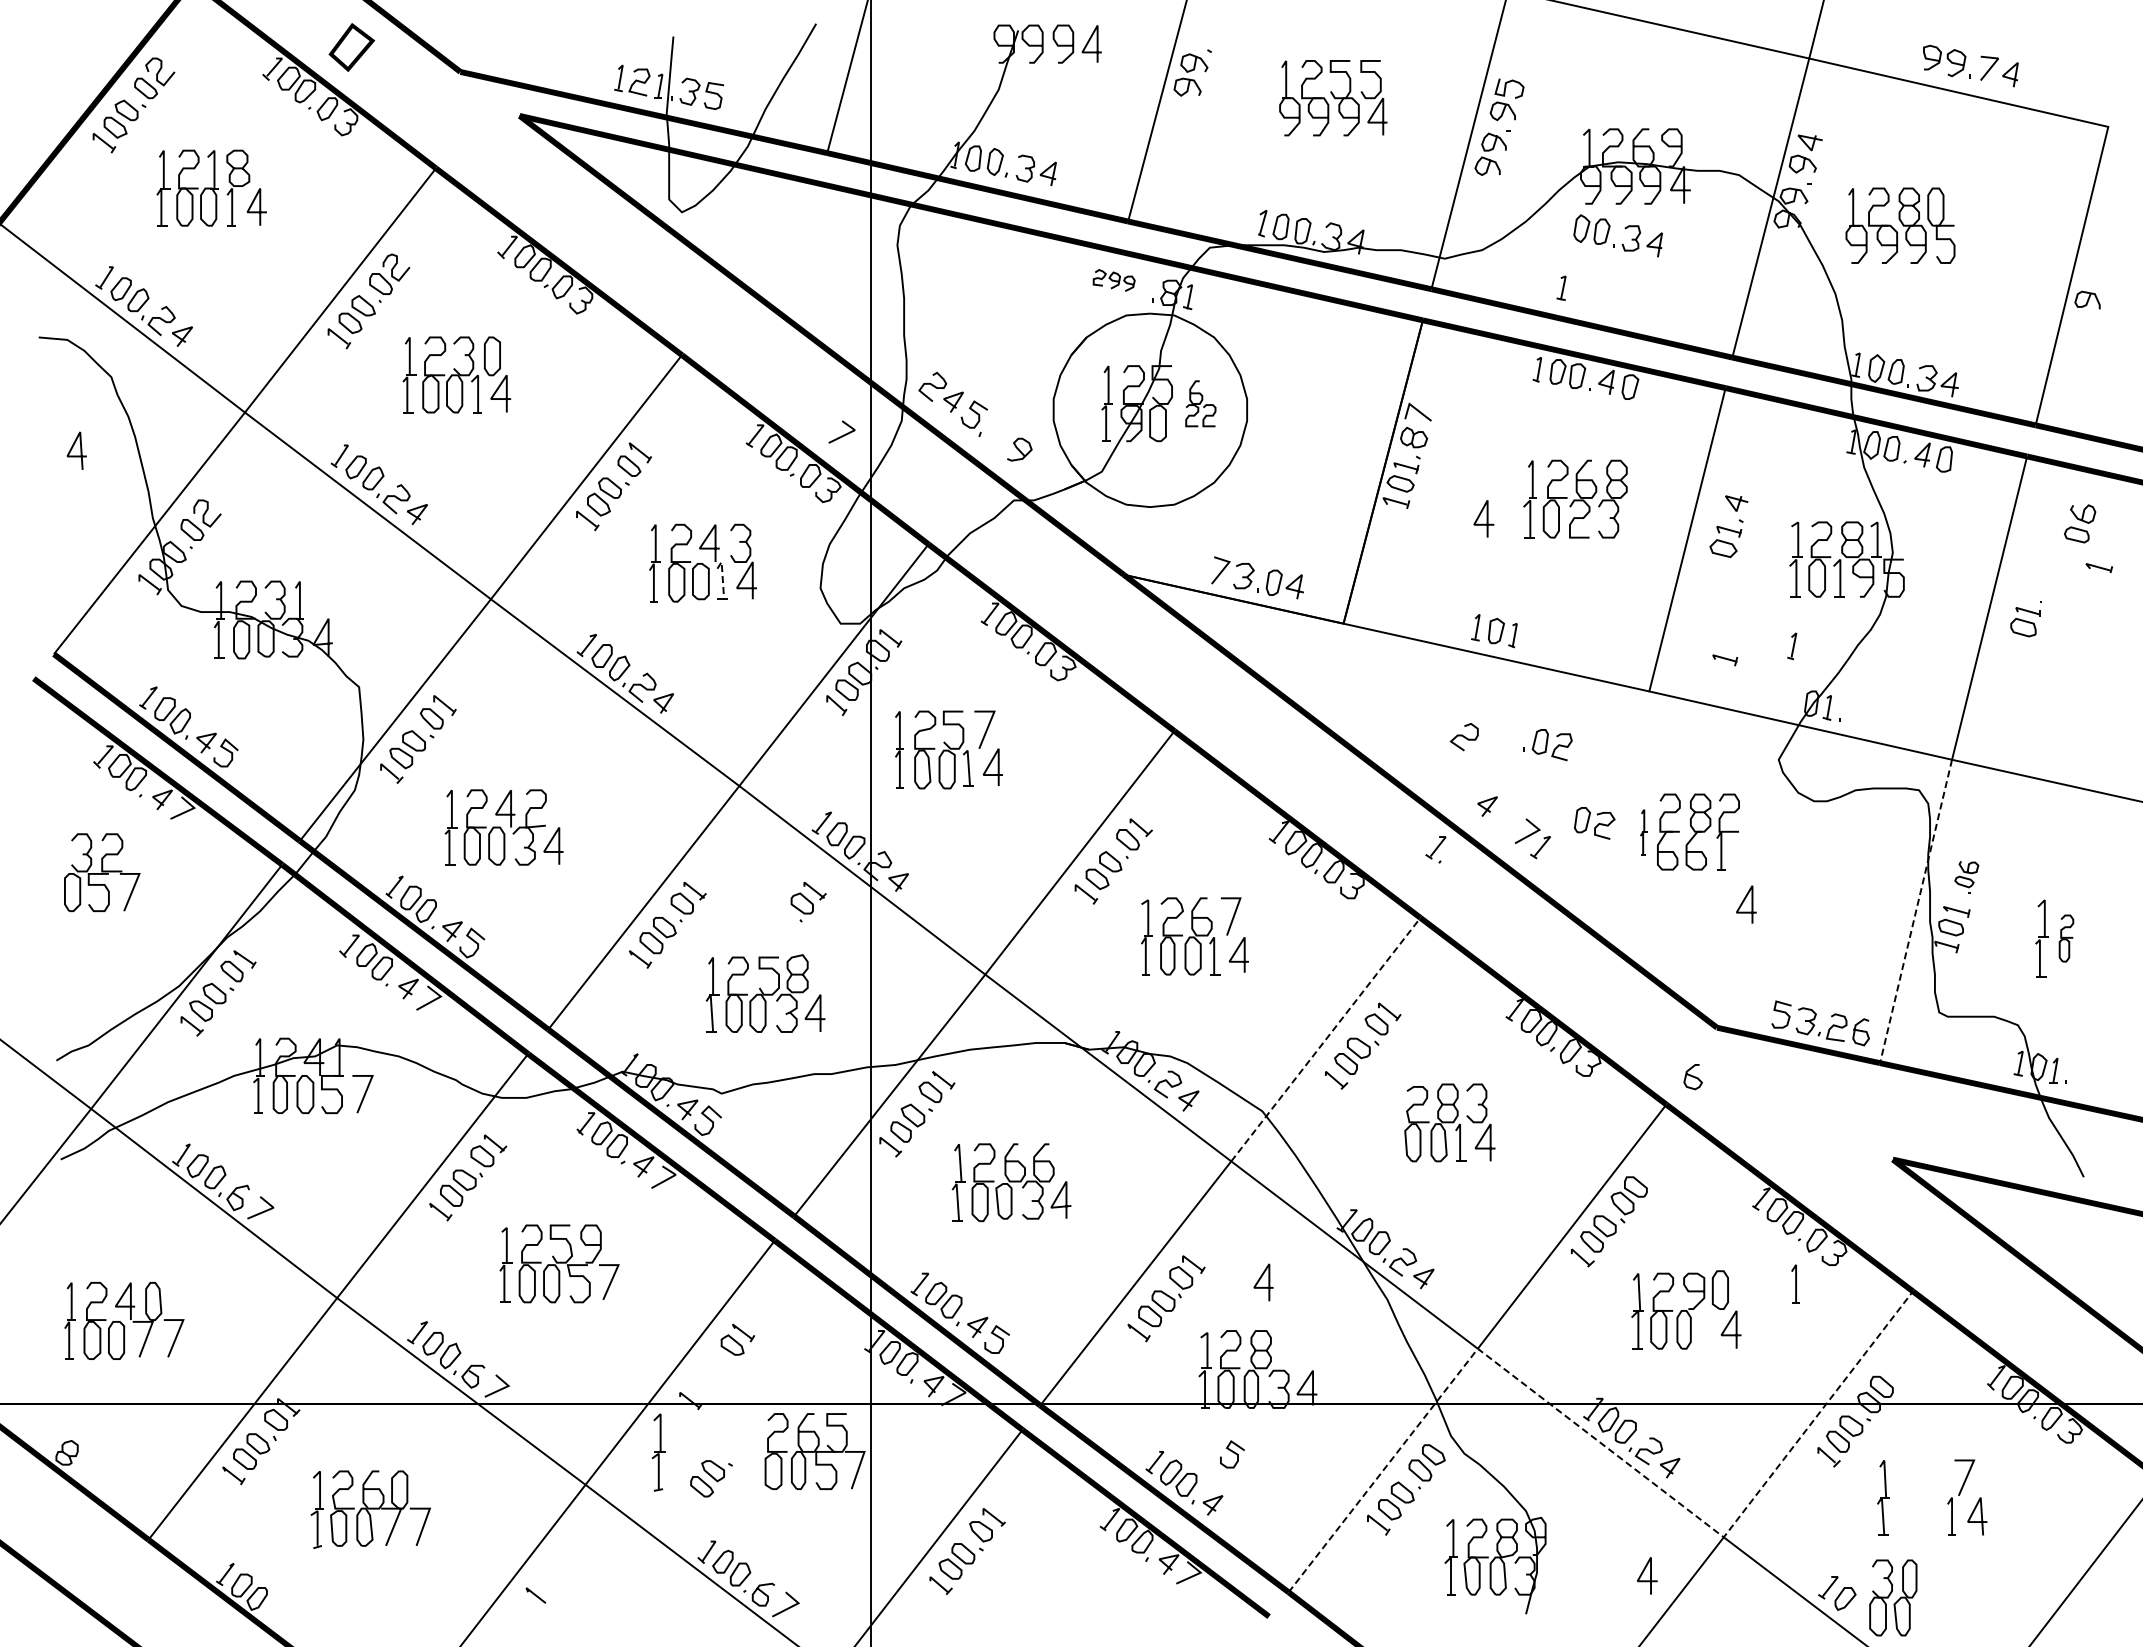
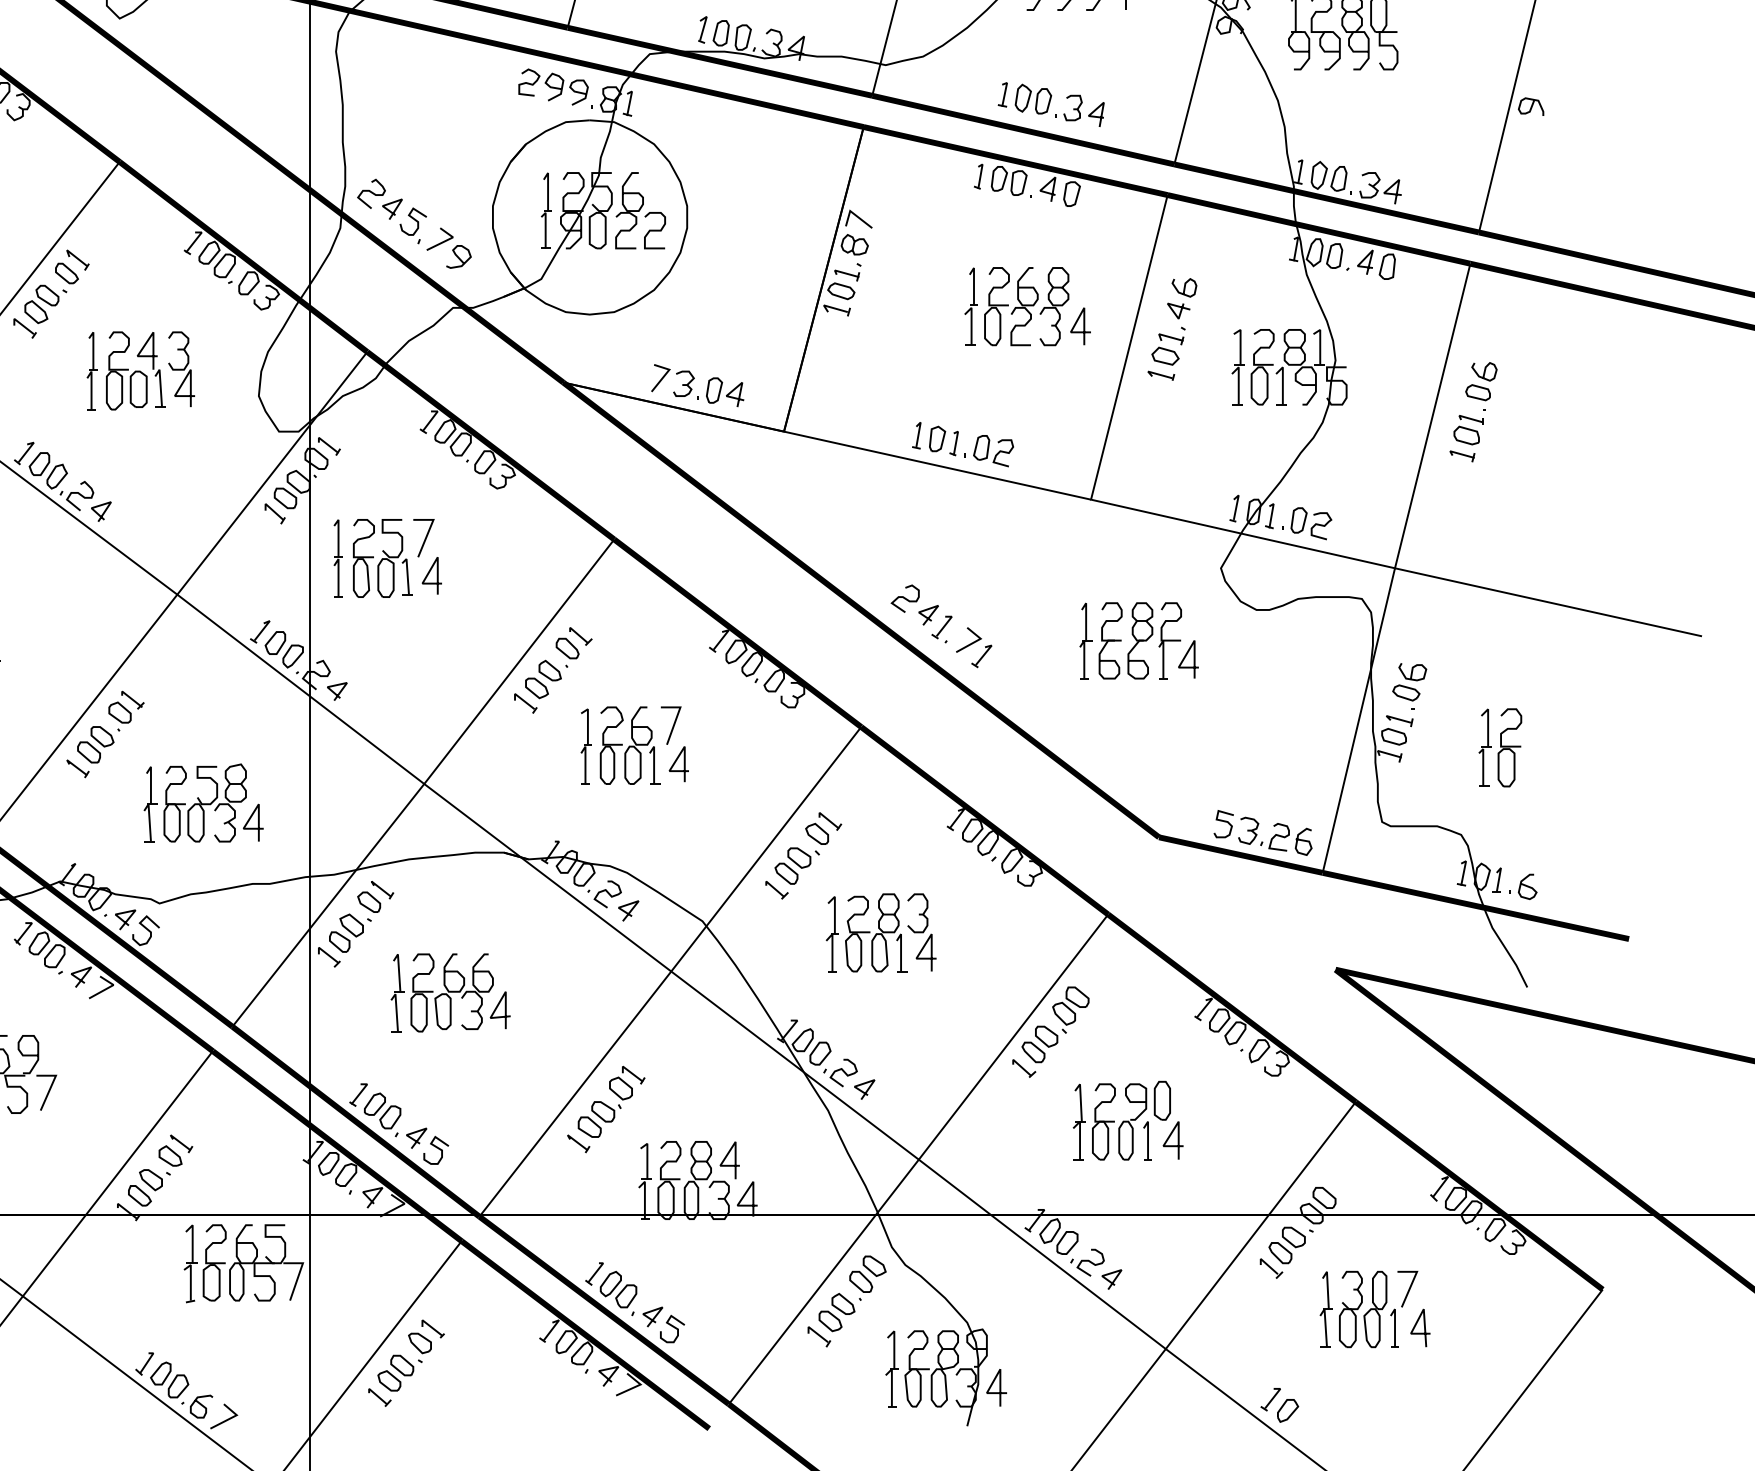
part: (1609, 231) -> (1051, 101), moved
part: (1114, 280) -> (554, 87), size x1.67
part: (1200, 403) -> (640, 210), size x1.67
line: (843, 434) -> (441, 241), moved
curve: (1742, 480) -> (1184, 287), added
line: (1486, 518) -> (1083, 326), moved
part: (2080, 523) -> (1481, 381), moved
part: (2098, 567) -> (1160, 375), moved
line: (722, 576) -> (160, 384), dashed -> solid
part: (1792, 646) -> (1234, 508), moved
part: (1725, 660) -> (1462, 456), moved
curve: (1463, 737) -> (904, 599), moved
part: (1547, 745) -> (988, 451), moved
part: (1594, 823) -> (1311, 523), moved
part: (1643, 832) -> (1085, 641), size x1.67
part: (1435, 849) -> (941, 629), moved
part: (1966, 877) -> (1409, 686), size x1.43
part: (808, 902) -> (246, 711), removed
line: (1743, 903) -> (1185, 658), moved
line: (1916, 911) -> (1359, 720), dashed -> solid
part: (2066, 938) -> (1509, 747), size x1.67
line: (1326, 1039) -> (766, 849), dashed -> solid
curve: (1692, 1077) -> (1526, 887), moved
part: (1391, 1123) -> (832, 933), added
line: (1259, 1281) -> (725, 1159), moved
part: (1795, 1283) -> (1147, 1140), moved
line: (1601, 1443) -> (1043, 1254), dashed -> solid
part: (658, 1452) -> (190, 1263), moved
curve: (1233, 1453) -> (673, 1328), moved
part: (711, 1478) -> (149, 1187), moved
line: (1650, 1575) -> (999, 1387), moved
part: (1893, 1597) -> (1363, 1309), moved

